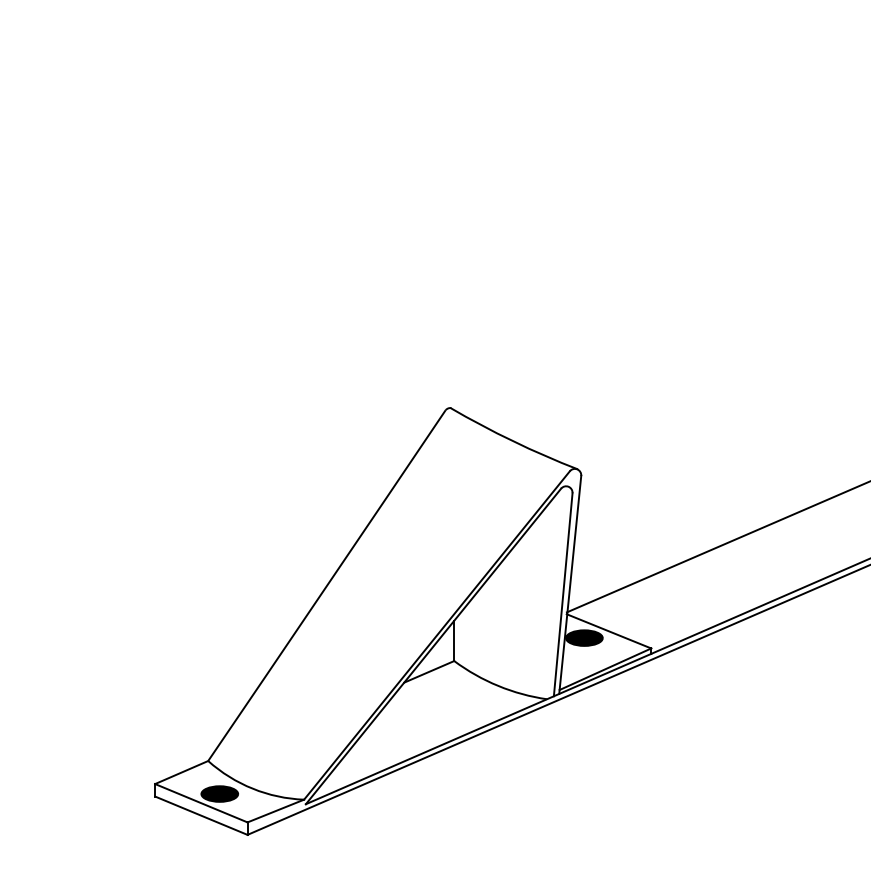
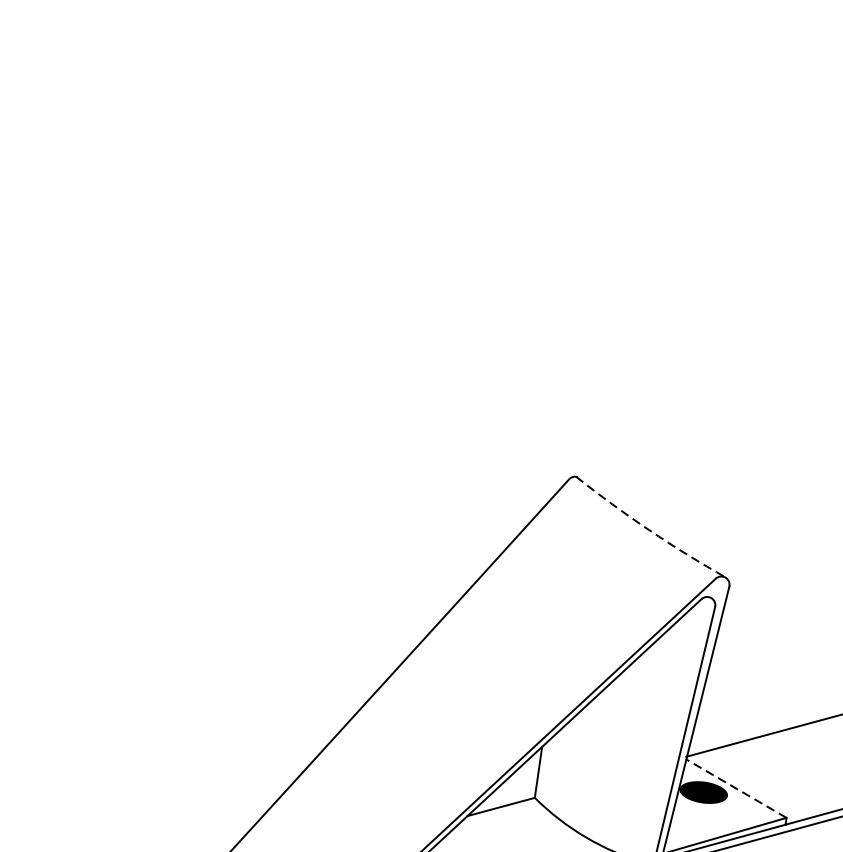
arc: (513, 441) -> (649, 530), solid -> dashed
line: (609, 631) -> (736, 788), solid -> dashed

